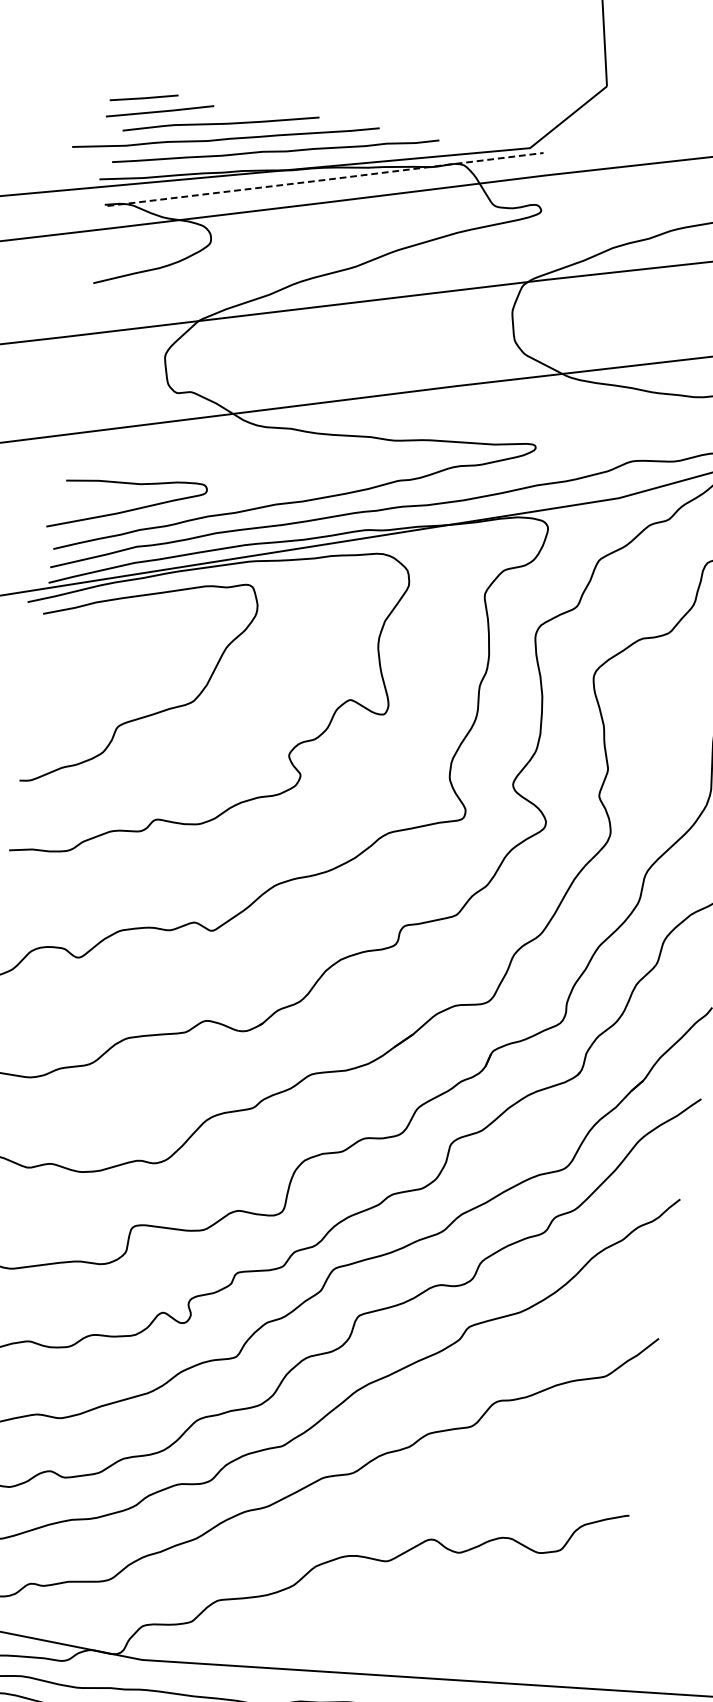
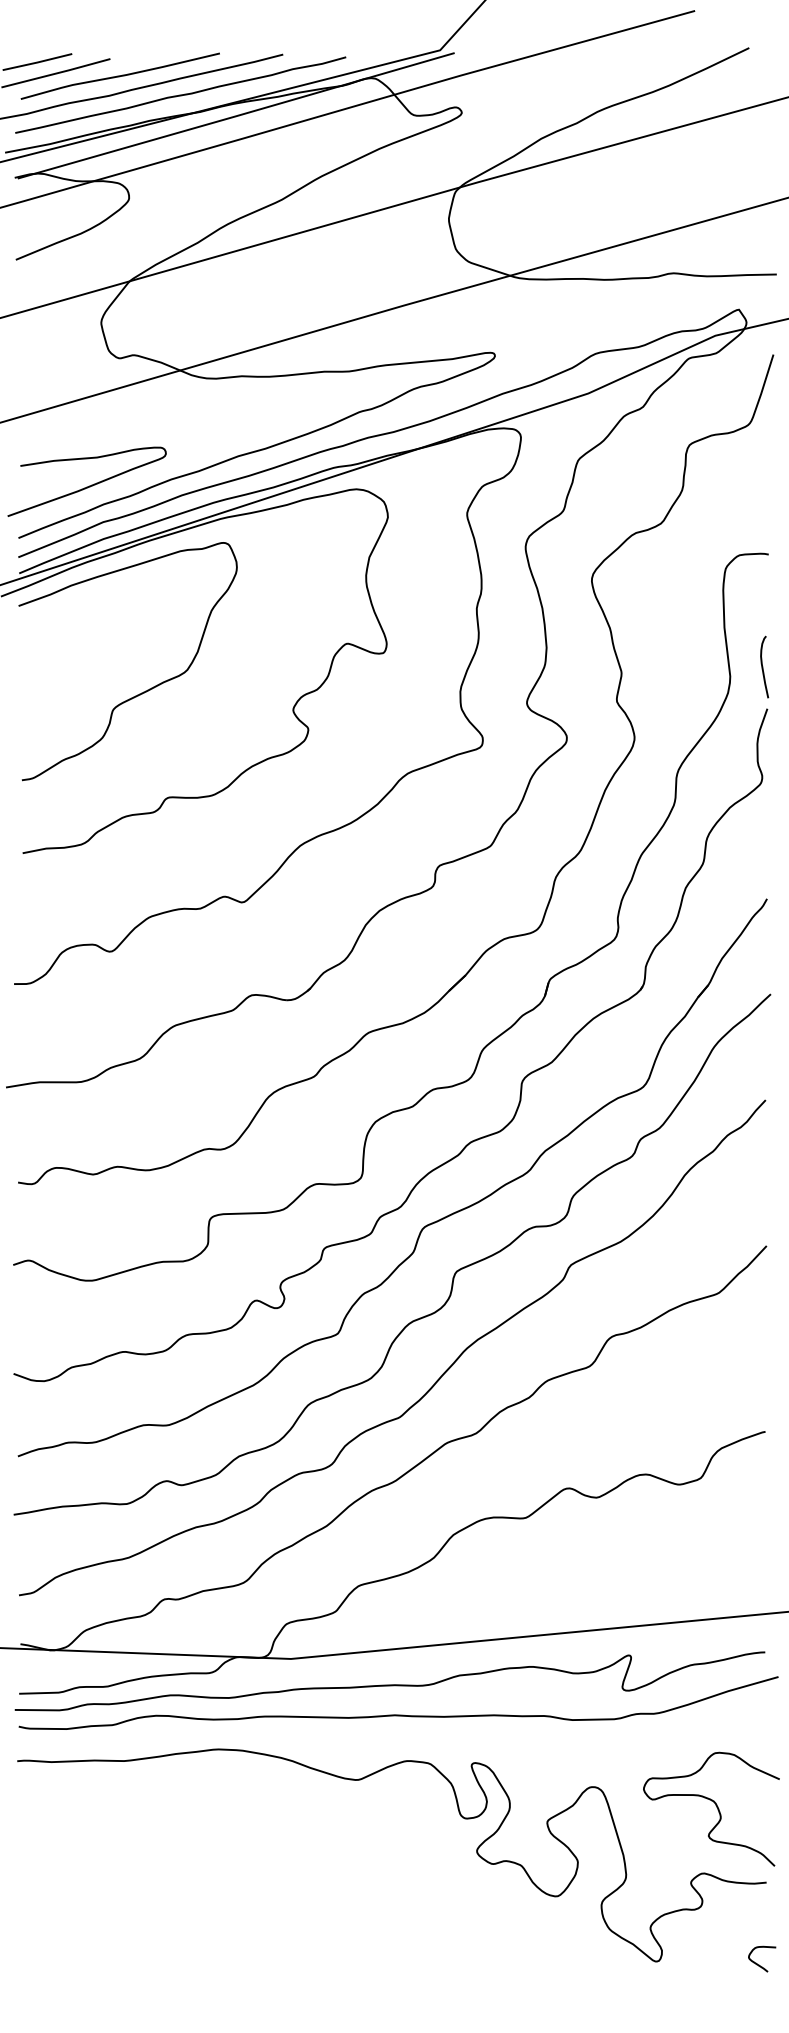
line: (325, 180) -> (236, 116), dashed -> solid

